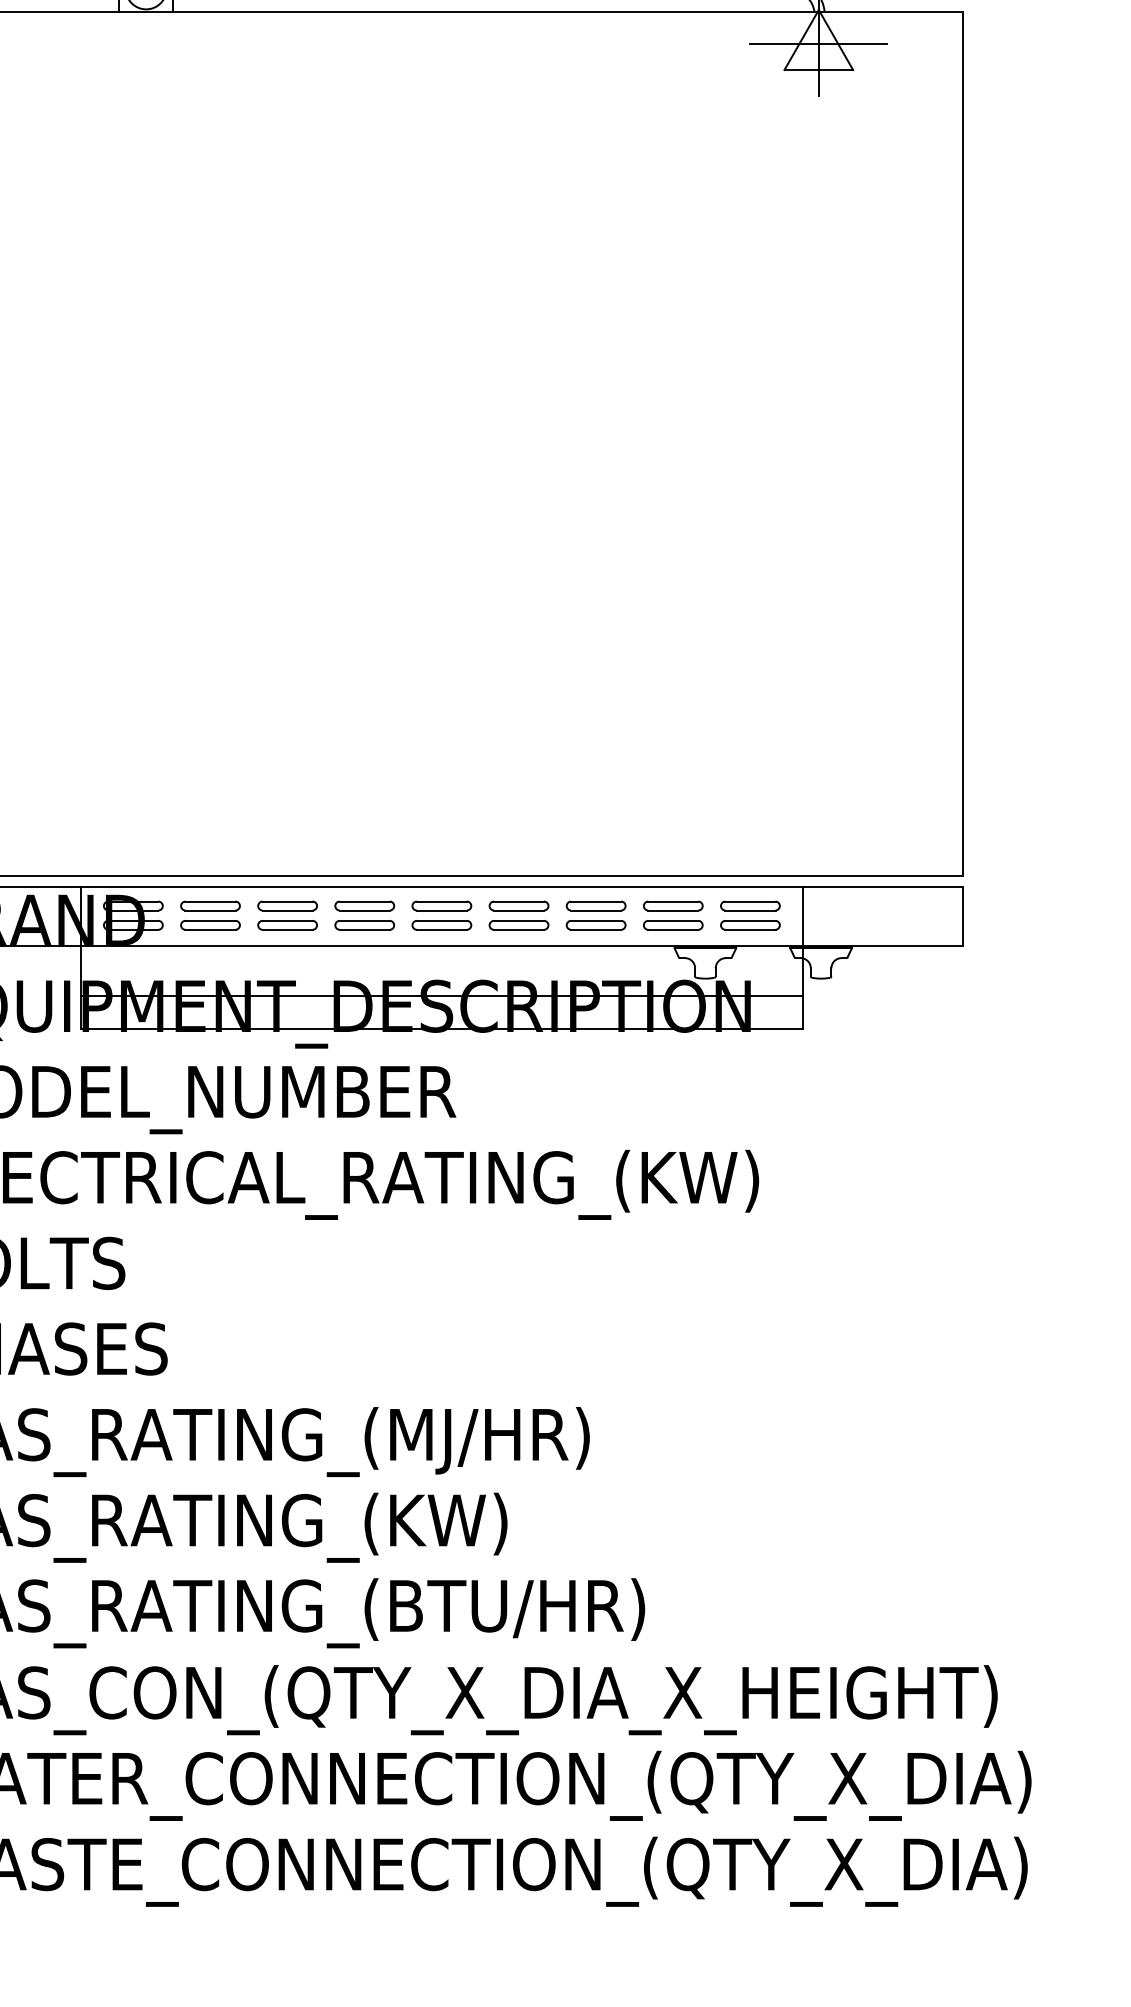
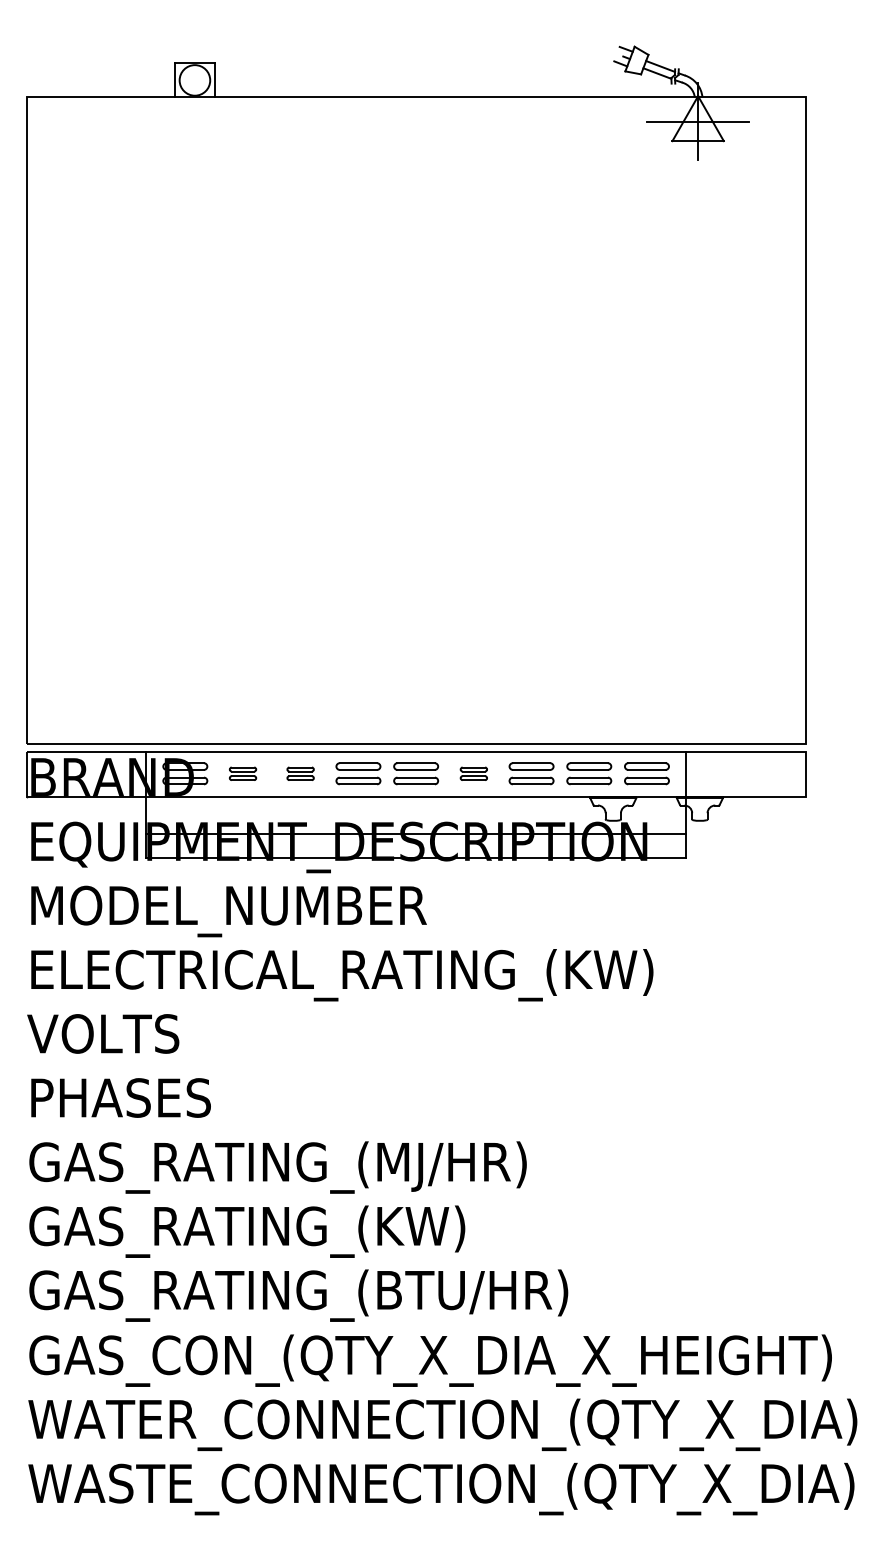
part: (209, 915) -> (242, 773), size x0.6
part: (287, 915) -> (300, 773), size x0.6
part: (518, 915) -> (473, 773), size x0.6

